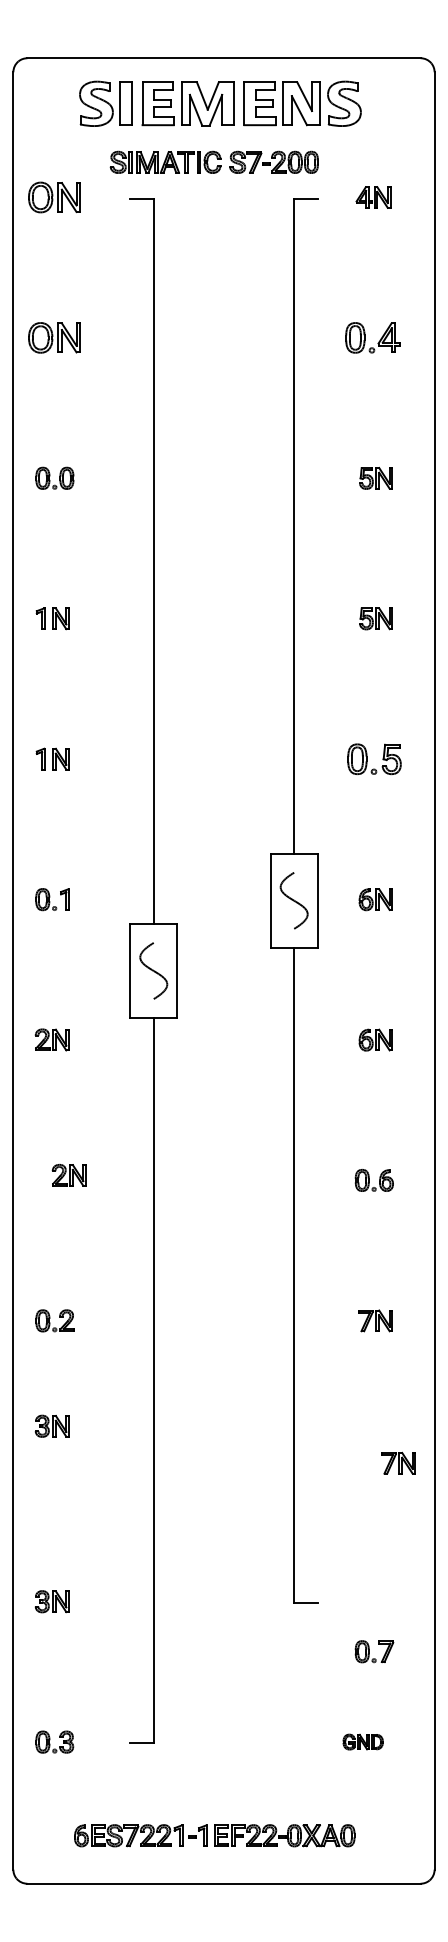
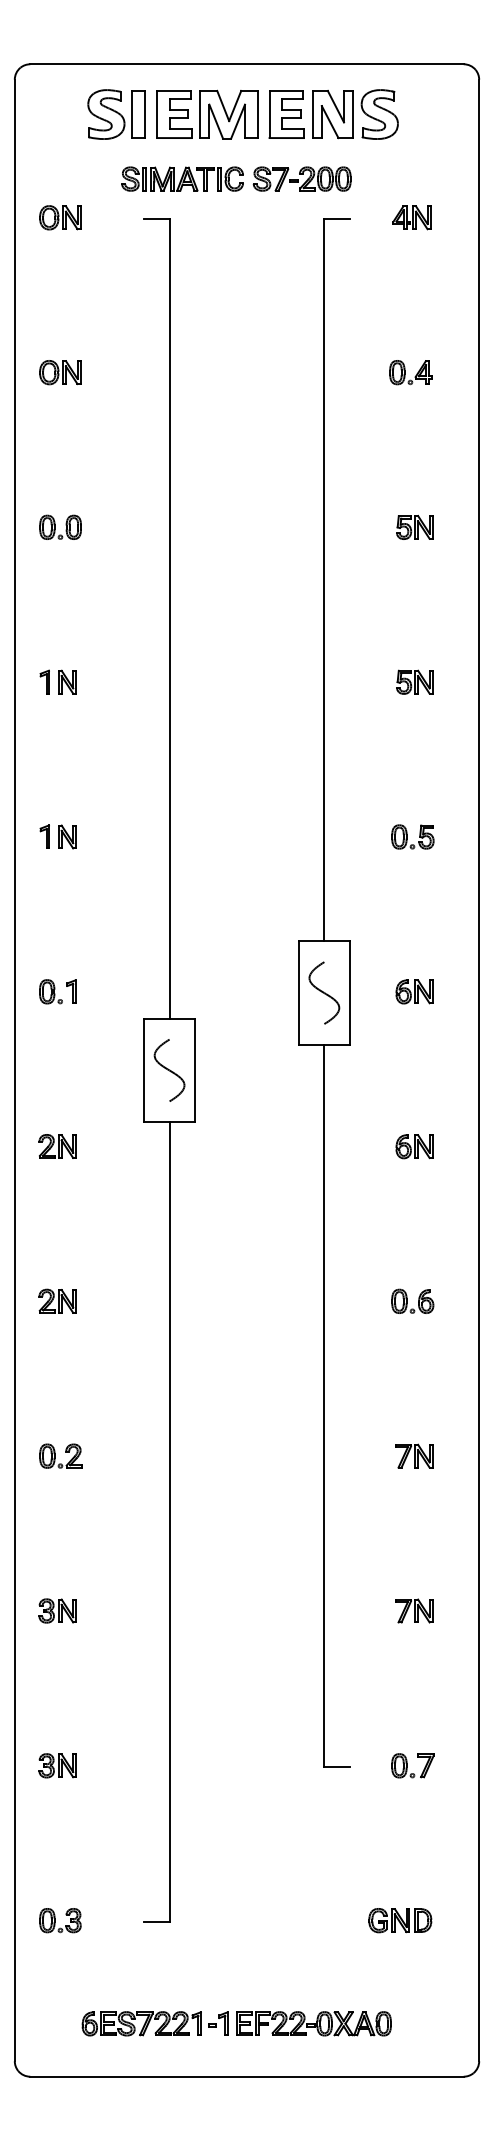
part: (54, 197) -> (60, 217), size x0.71
part: (54, 337) -> (60, 372), size x0.71
part: (372, 337) -> (410, 372), size x0.71
part: (374, 758) -> (412, 836), size x0.71
part: (68, 1175) -> (56, 1301), moved
part: (51, 1425) -> (56, 1610), moved
part: (398, 1462) -> (414, 1610), moved
part: (374, 1651) -> (412, 1765), moved
part: (363, 1741) -> (400, 1919), size x1.43

